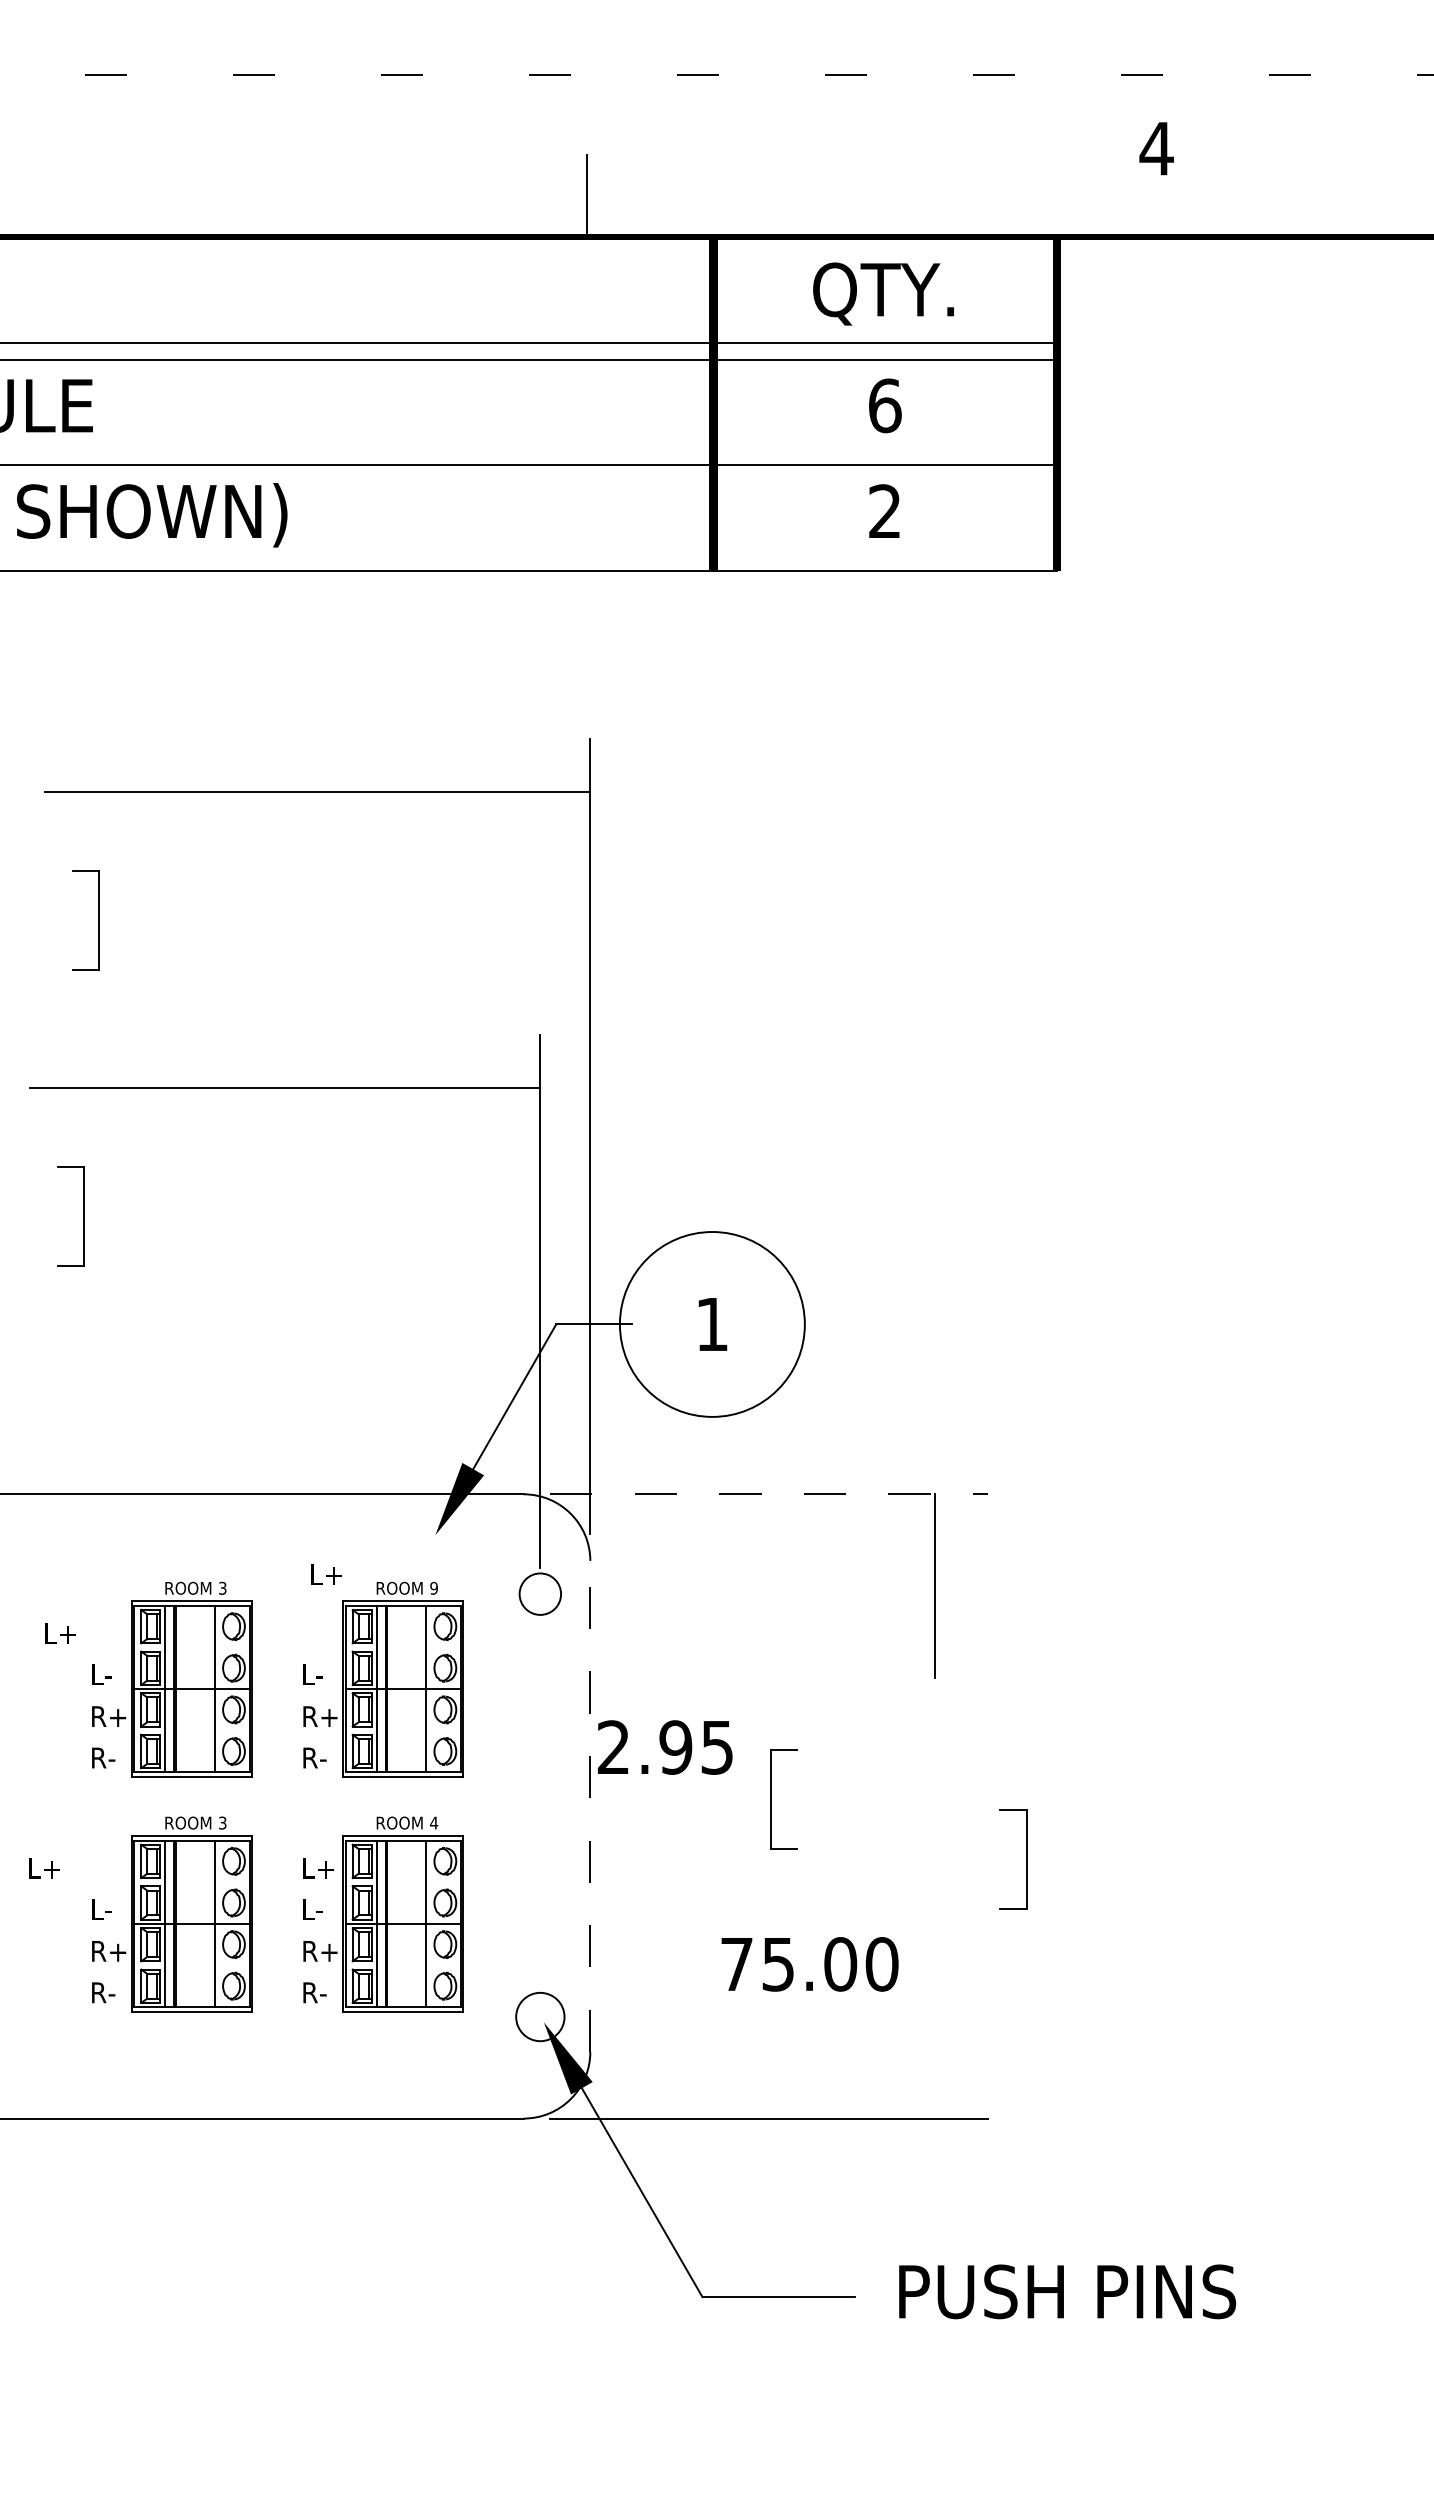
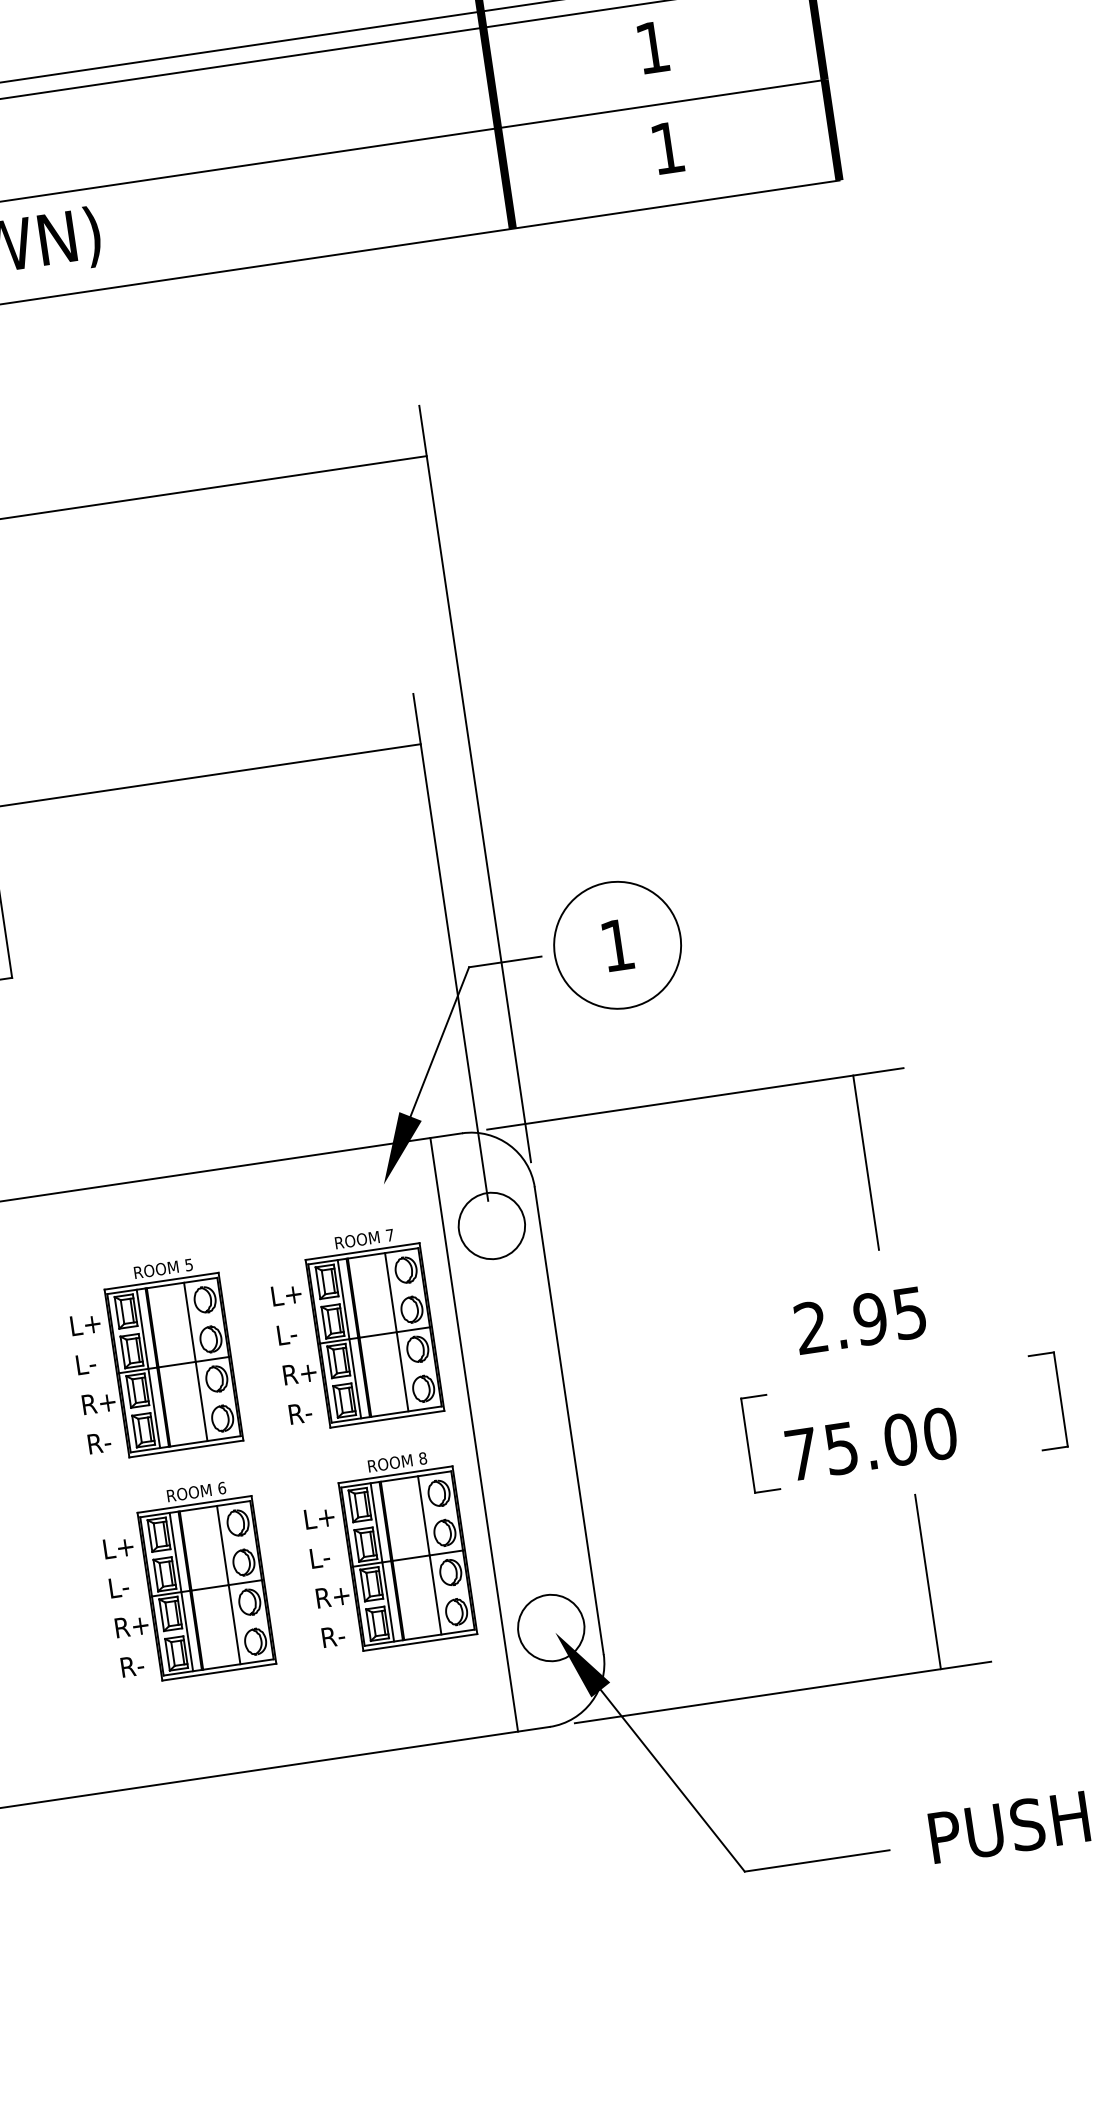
text: (885, 405) -> (653, 47), 6 -> 1
text: (884, 510) -> (666, 147), 2 -> 1
circle: (712, 1324) -> (617, 945), size x0.71
line: (769, 1494) -> (695, 1098), dashed -> solid
text: (326, 1574) -> (286, 1294), moved
text: (222, 1587) -> (188, 1264), 3 -> 5
text: (433, 1587) -> (389, 1234), 9 -> 7
circle: (539, 1593) -> (490, 1225), size x1.67
text: (60, 1633) -> (85, 1324), moved
text: (665, 1747) -> (860, 1320), moved
part: (771, 1799) -> (748, 1445), moved
line: (490, 1806) -> (474, 1434), added
line: (590, 1806) -> (569, 1420), dashed -> solid
text: (222, 1822) -> (221, 1487), 3 -> 6
text: (434, 1822) -> (423, 1457), 4 -> 8
part: (1026, 1859) -> (1060, 1399), moved
text: (44, 1868) -> (118, 1547), moved
text: (809, 1964) -> (871, 1444), moved
circle: (539, 2016) -> (550, 1627), size x1.43
line: (935, 2026) -> (928, 1581), added

